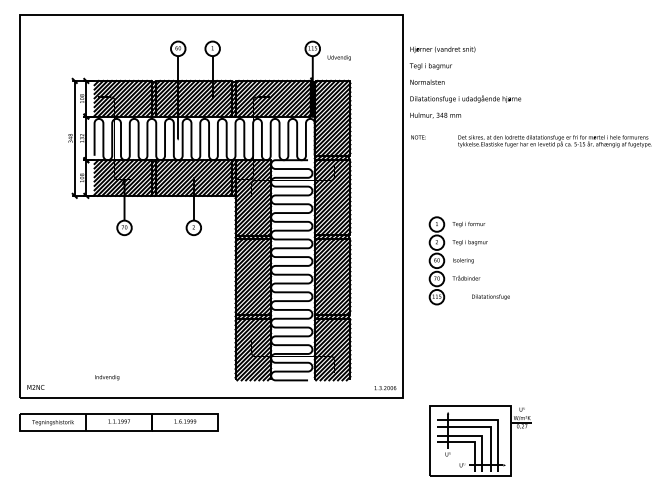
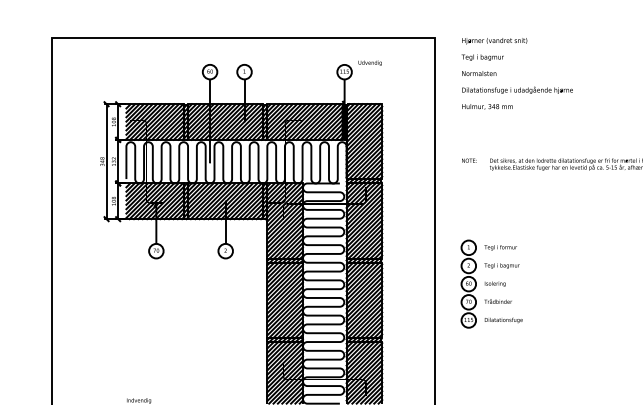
text: (338, 57) -> (369, 62), moved
text: (465, 82) -> (517, 73), moved
text: (418, 137) -> (469, 160), moved
text: (490, 296) -> (503, 319), moved

